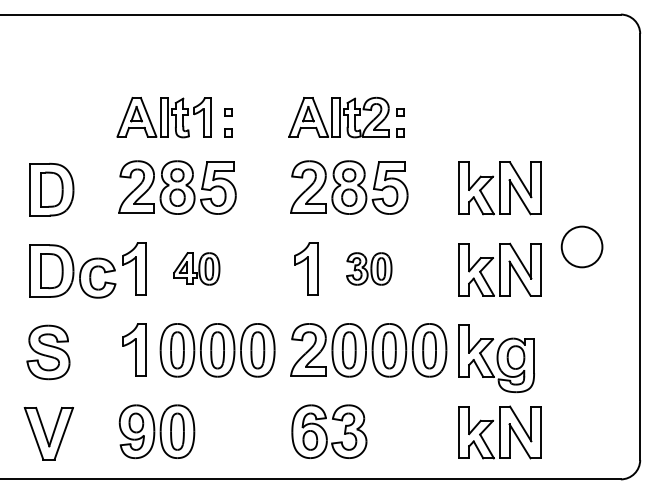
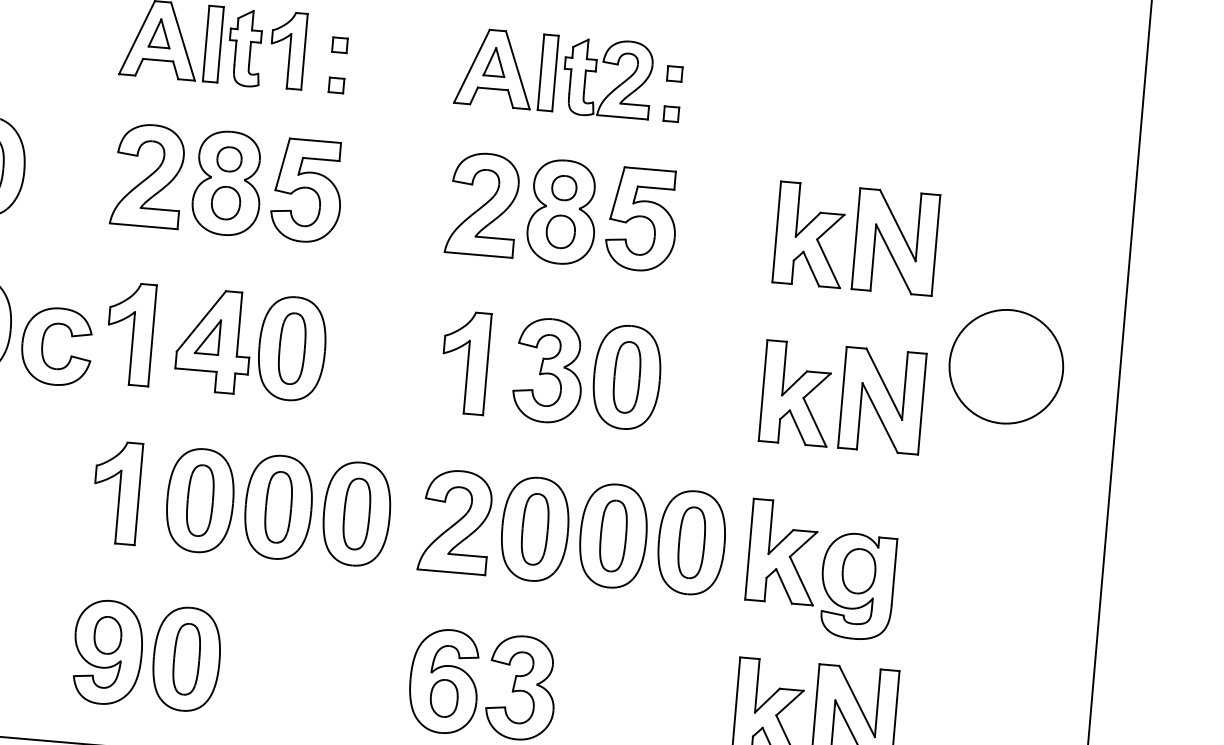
circle: (582, 246) -> (1007, 365), size x1.43
part: (196, 268) -> (251, 344), size x1.67
part: (369, 268) -> (588, 373), size x1.67

